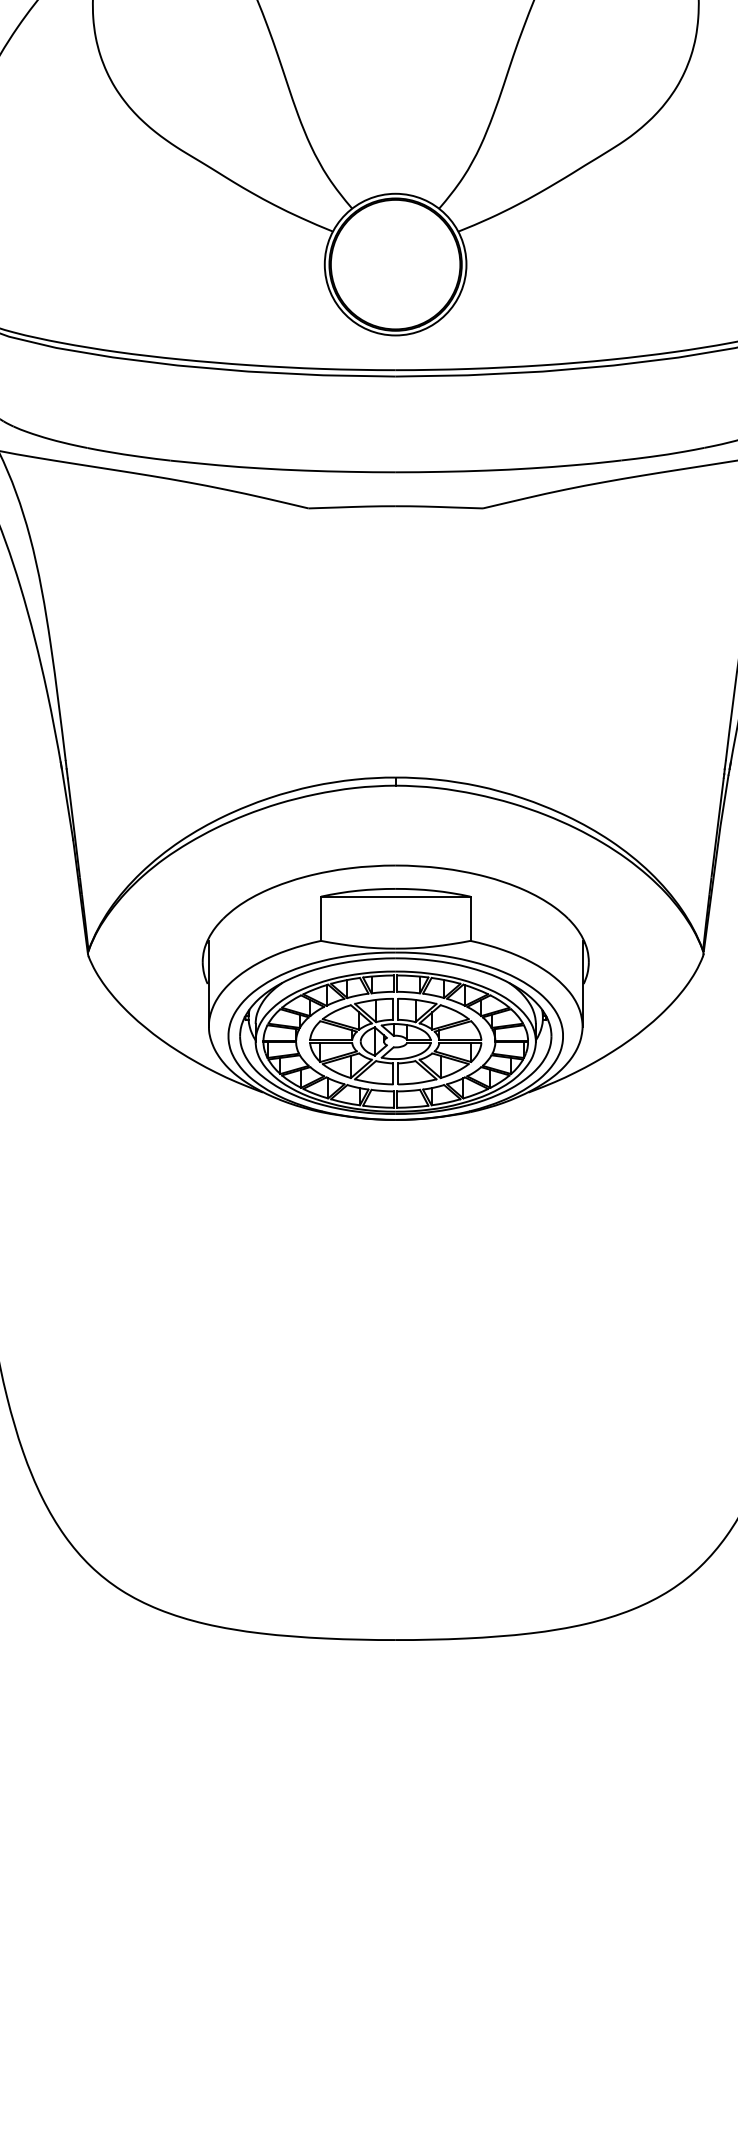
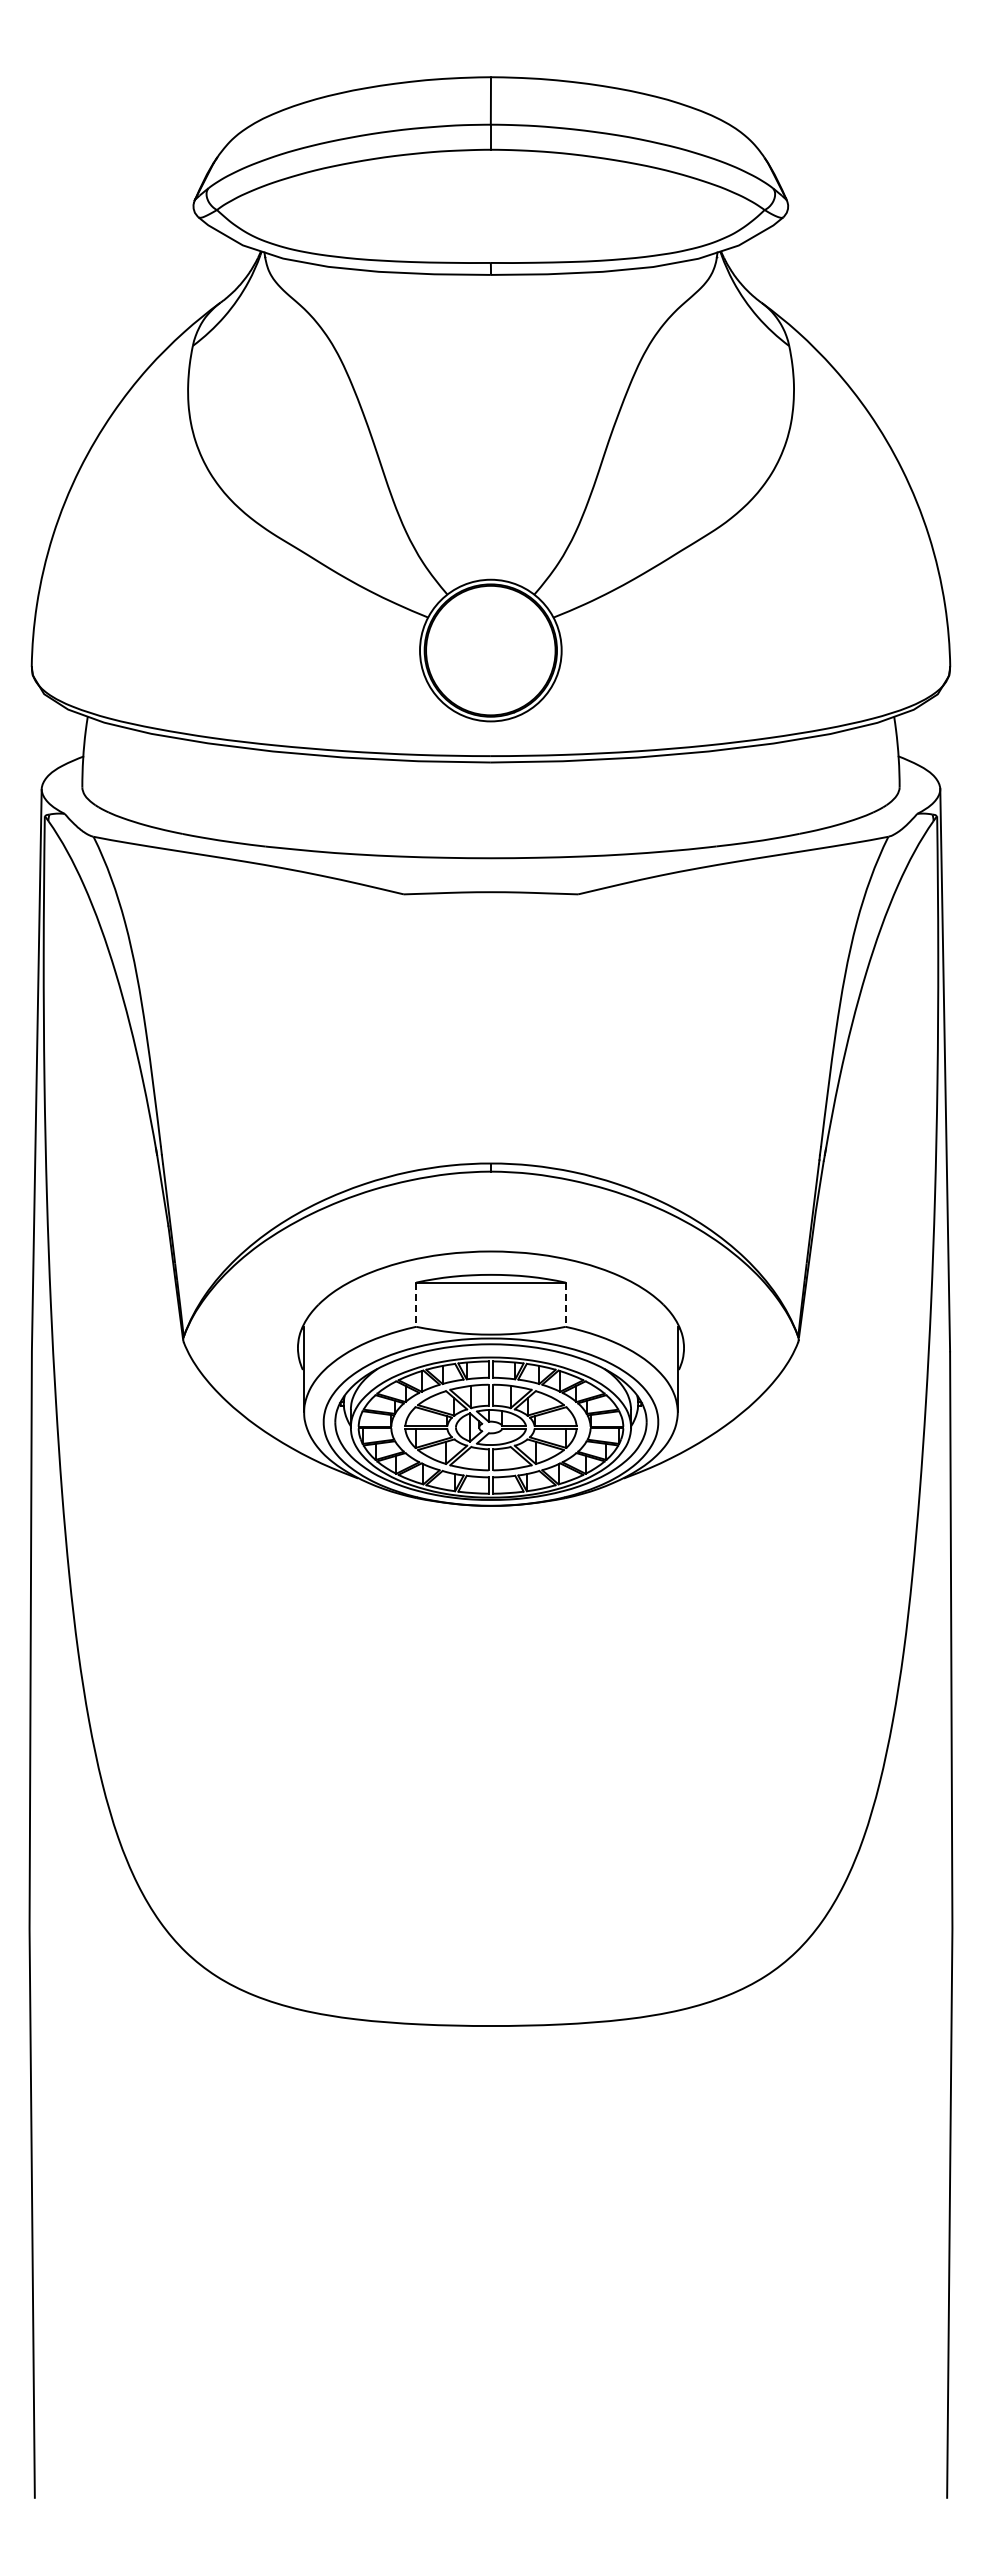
line: (321, 919) -> (416, 1305), solid -> dashed
line: (470, 919) -> (565, 1305), solid -> dashed

